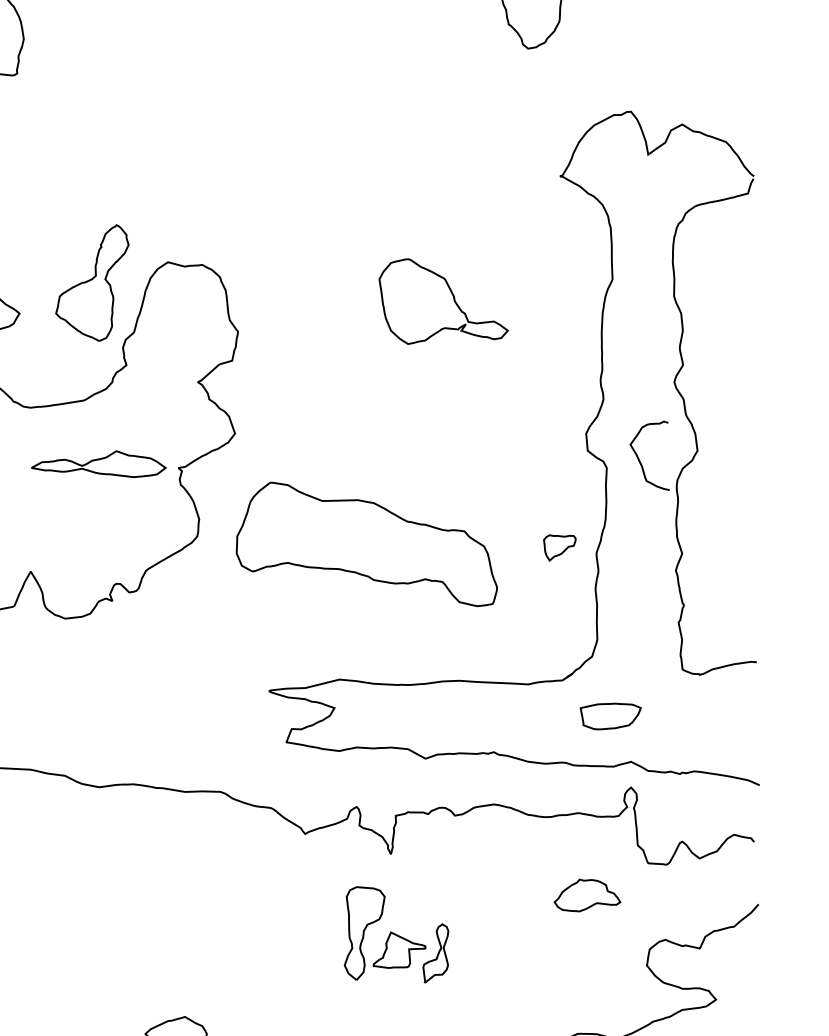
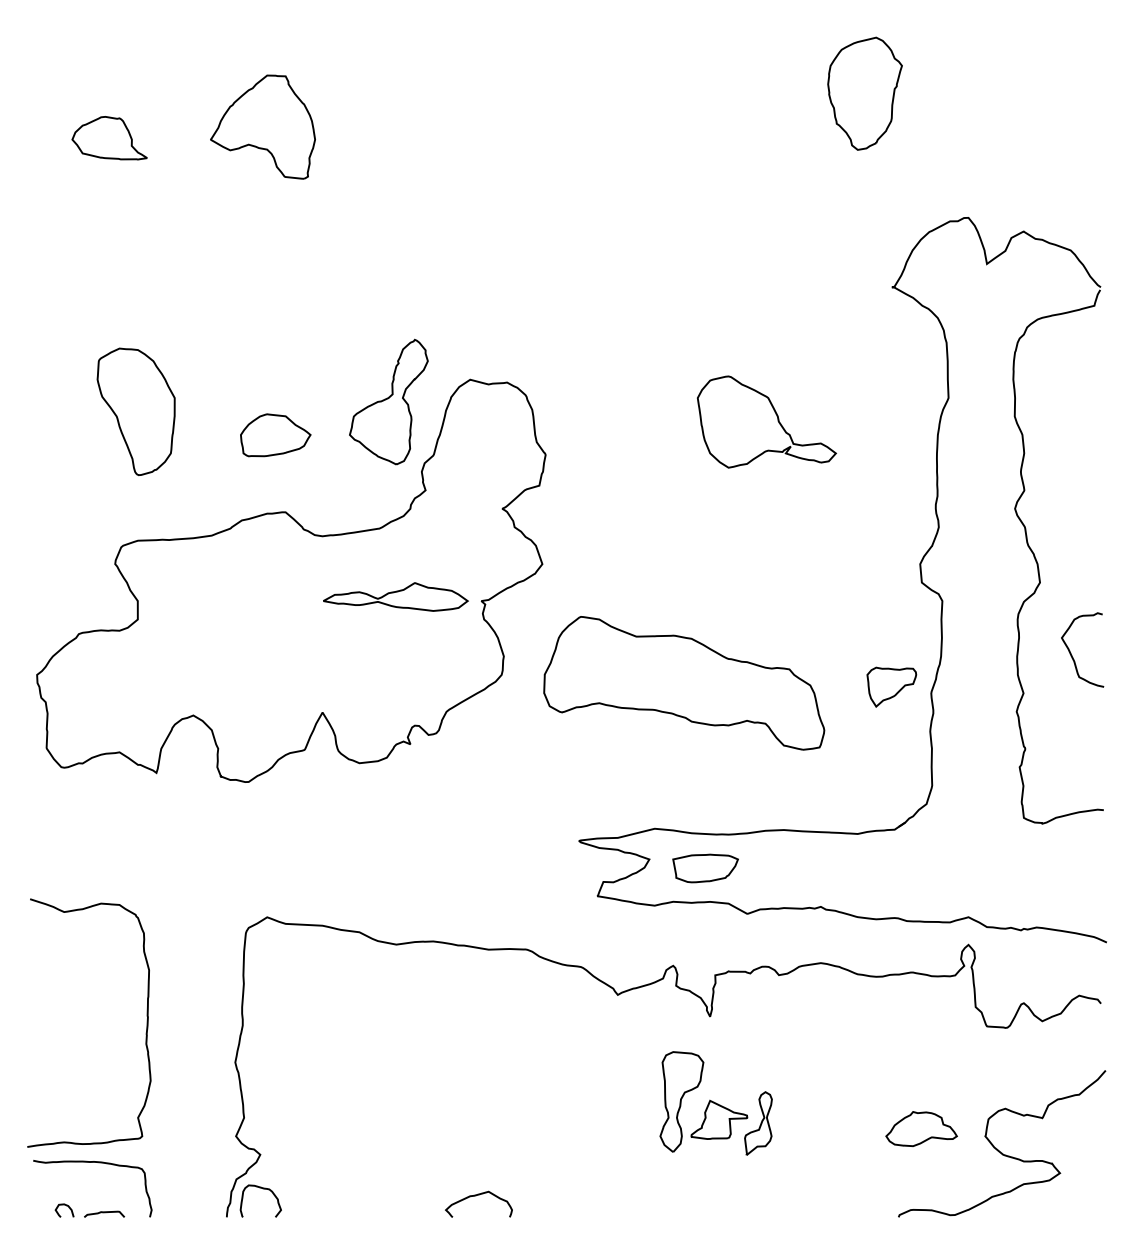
curve: (640, 460) -> (1072, 655), moved
part: (559, 547) -> (891, 686), size x1.43
part: (610, 716) -> (705, 868), moved
part: (587, 894) -> (921, 1128), moved

